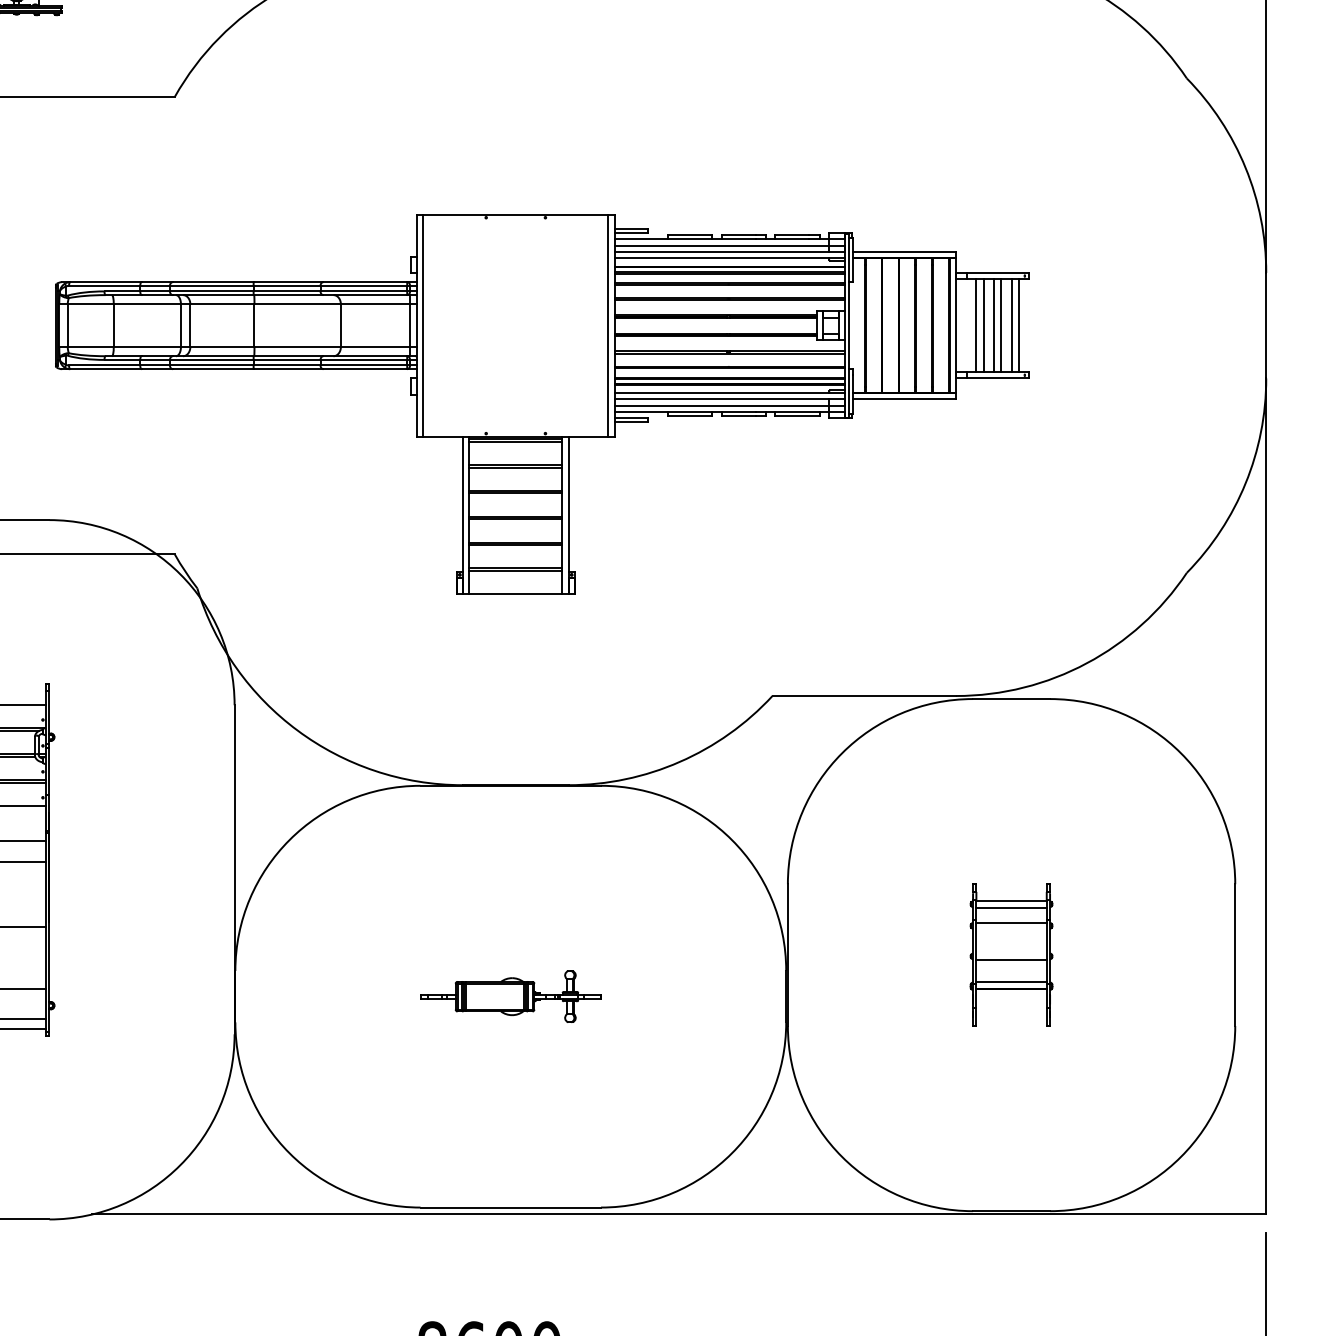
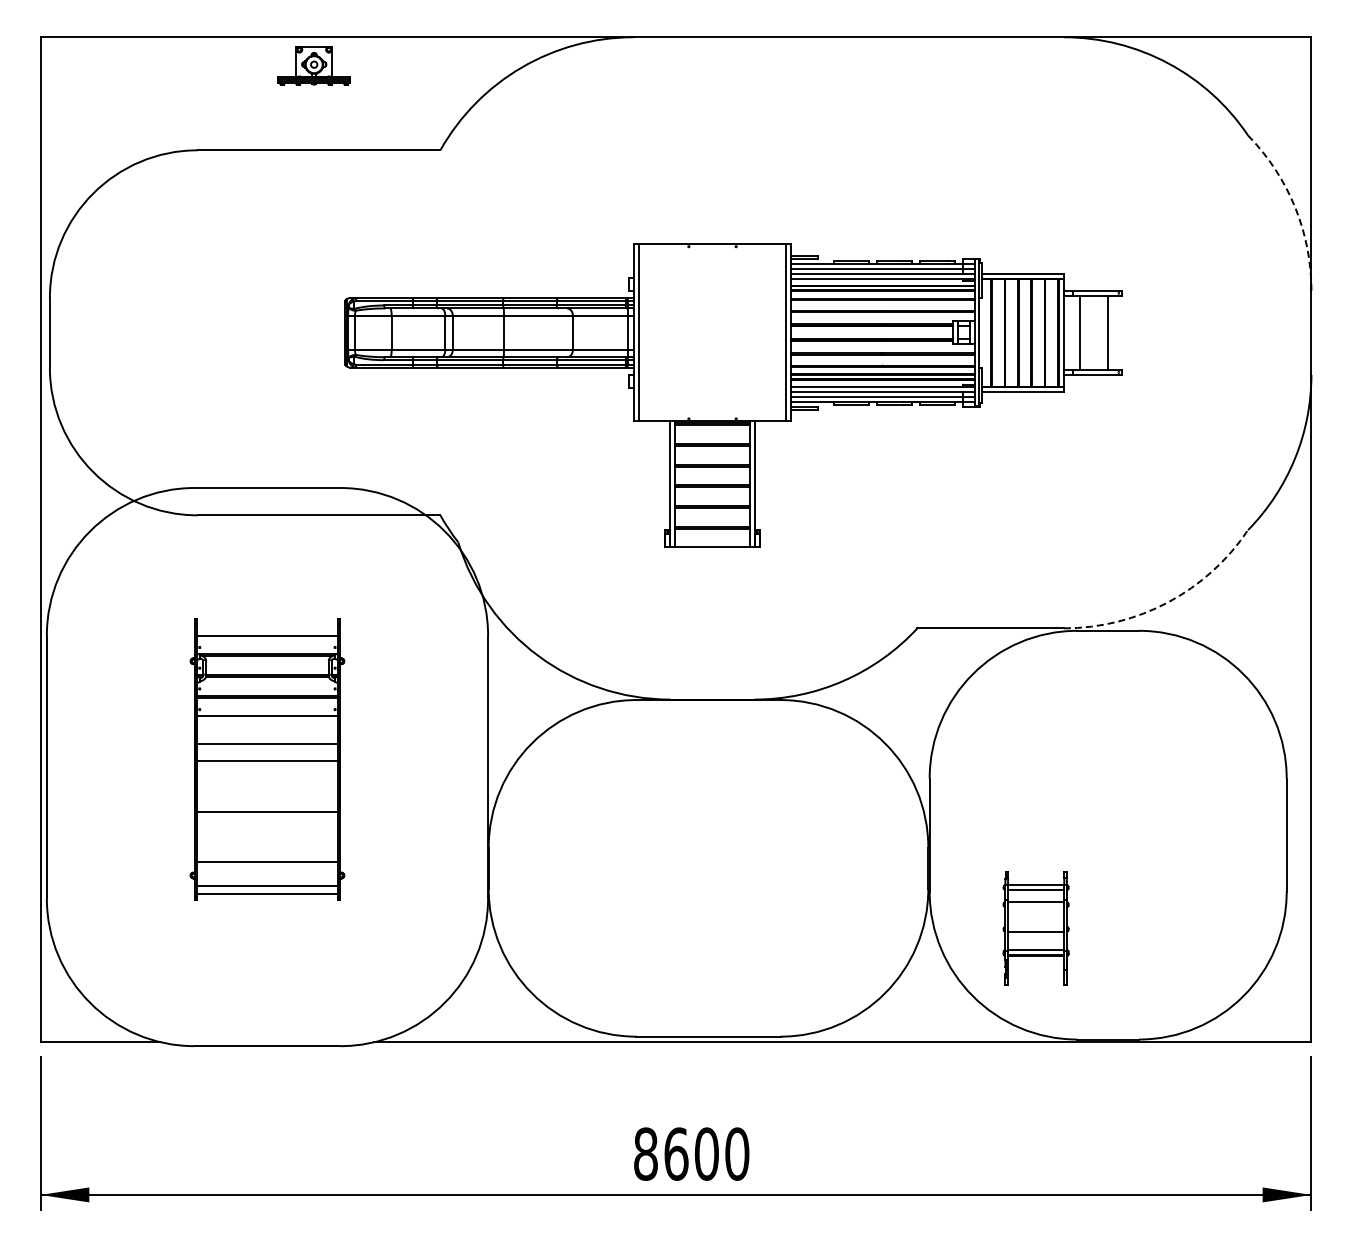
arc: (1245, 167) -> (1294, 206), solid -> dashed
line: (983, 325) -> (1085, 332), removed
line: (994, 325) -> (1094, 332), removed
line: (1001, 325) -> (1100, 332), removed
line: (1019, 325) -> (1114, 332), removed
arc: (1087, 663) -> (1168, 602), solid -> dashed
part: (1010, 955) -> (1035, 928), moved
part: (510, 996) -> (708, 868), removed

